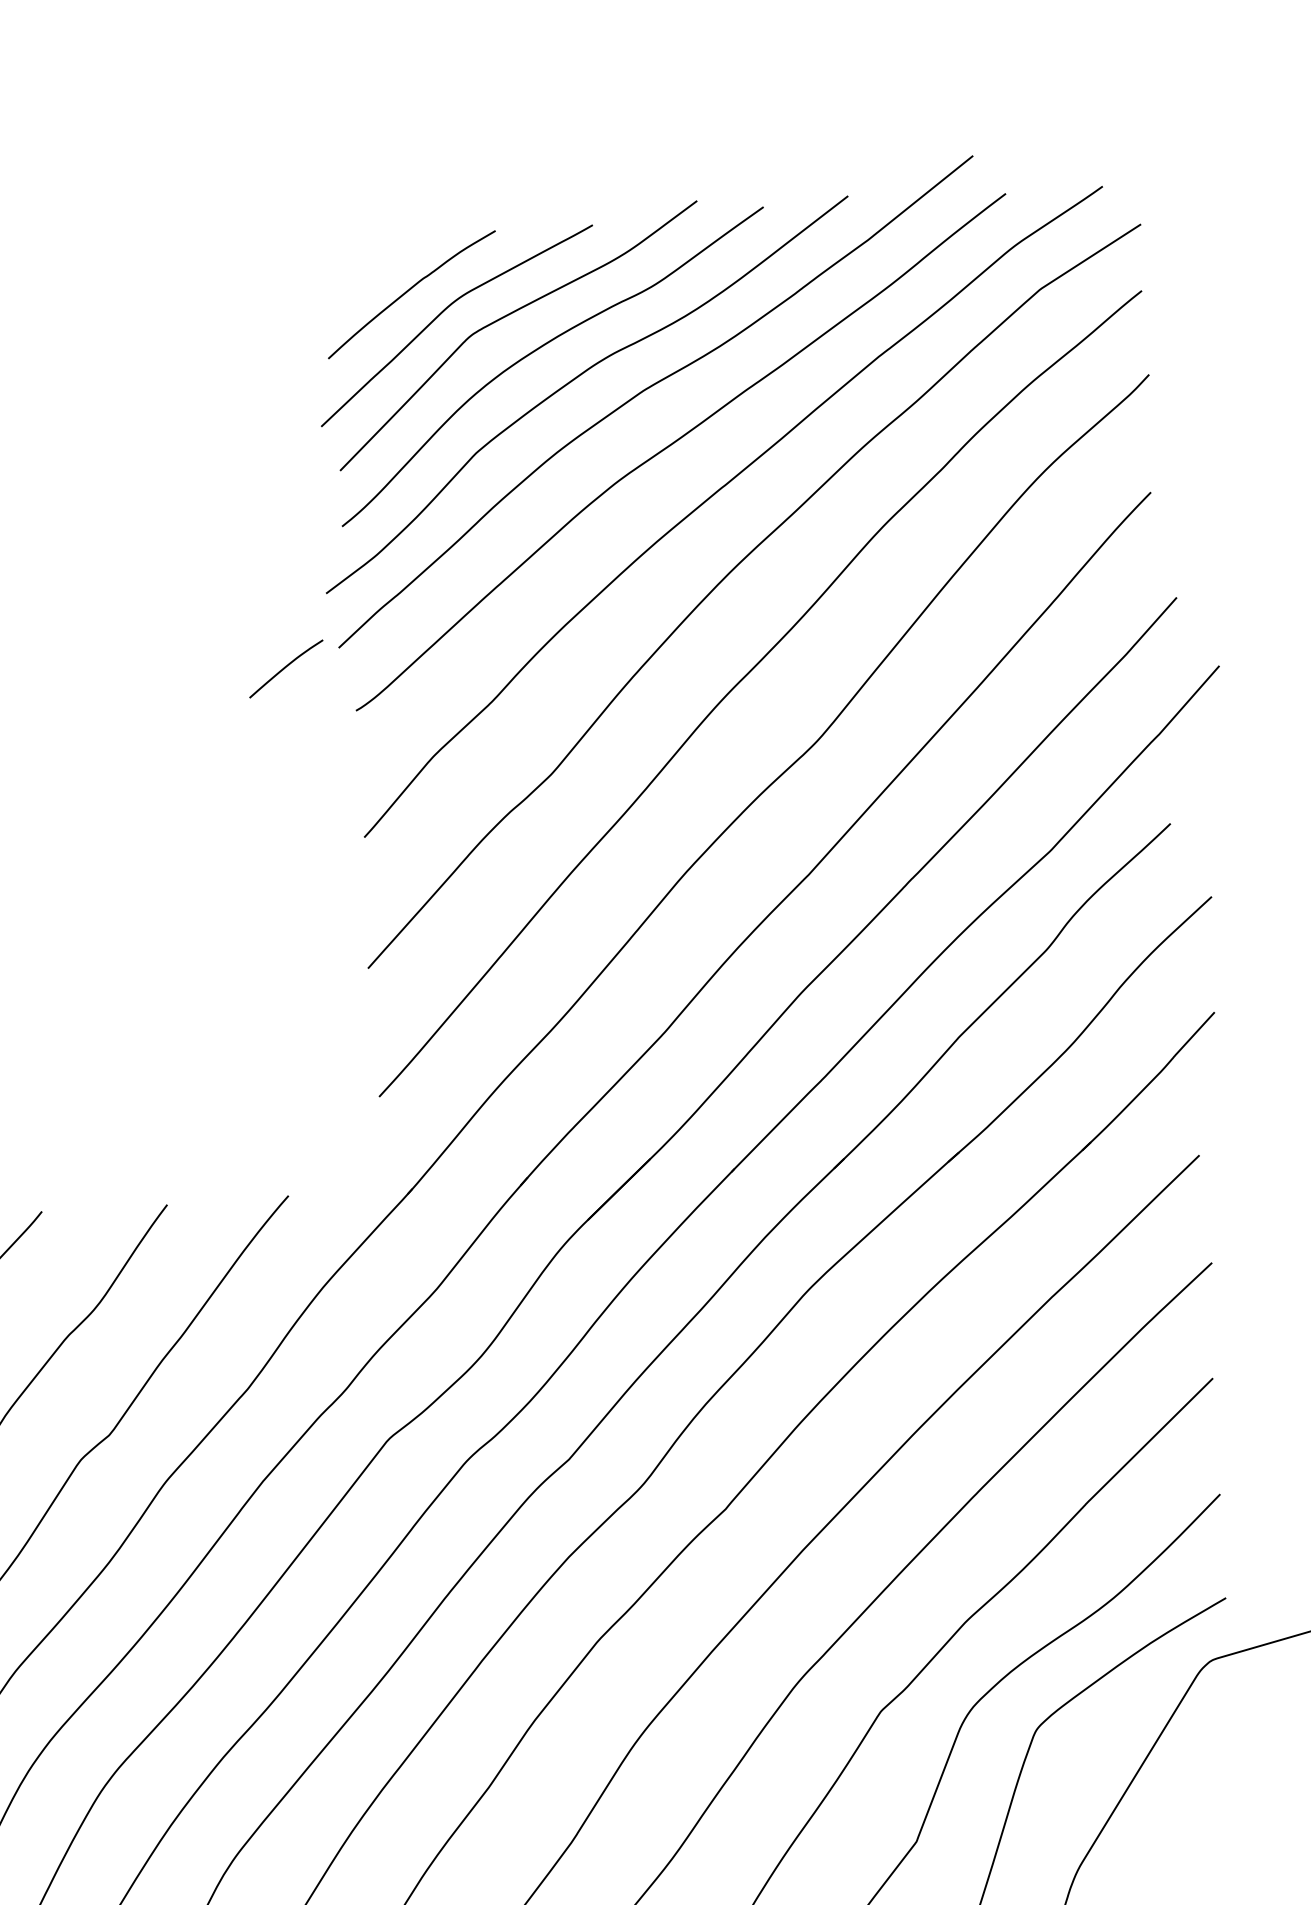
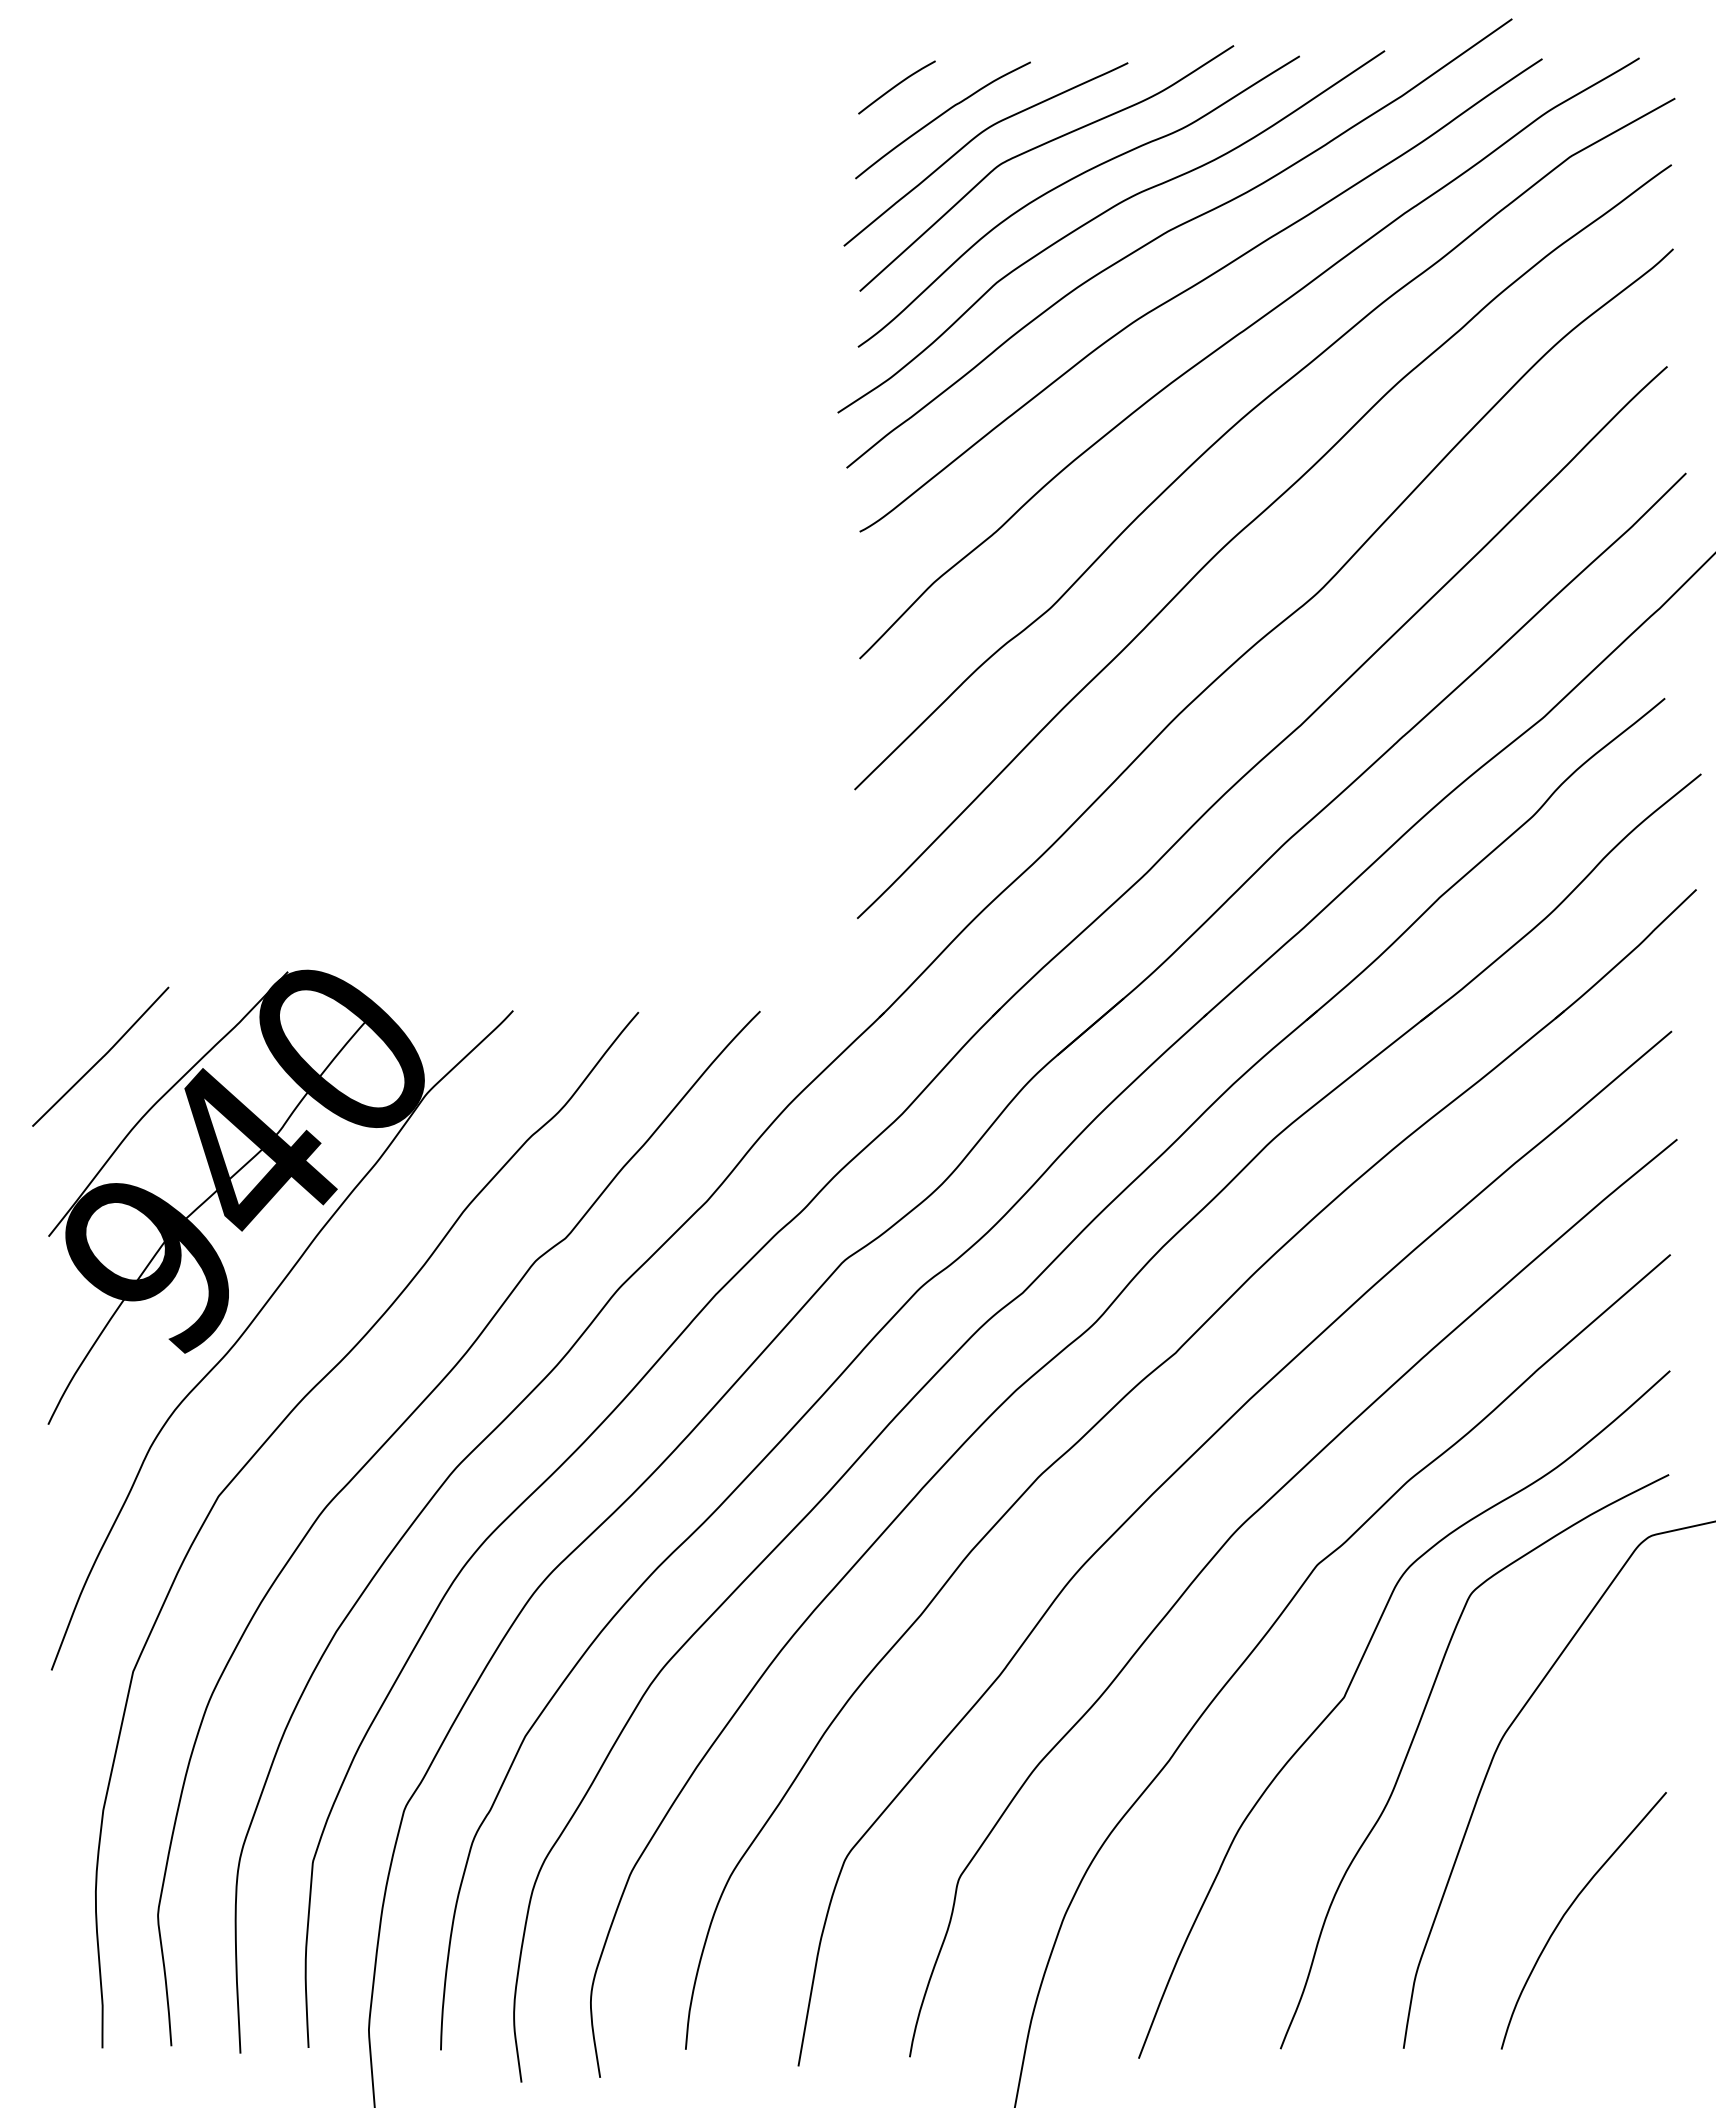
curve: (285, 668) -> (896, 86), moved

